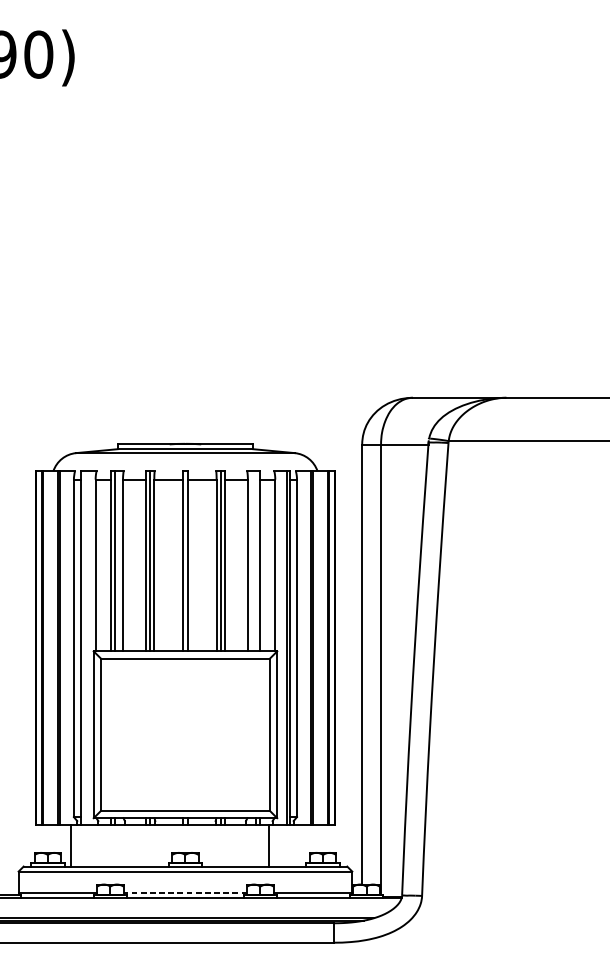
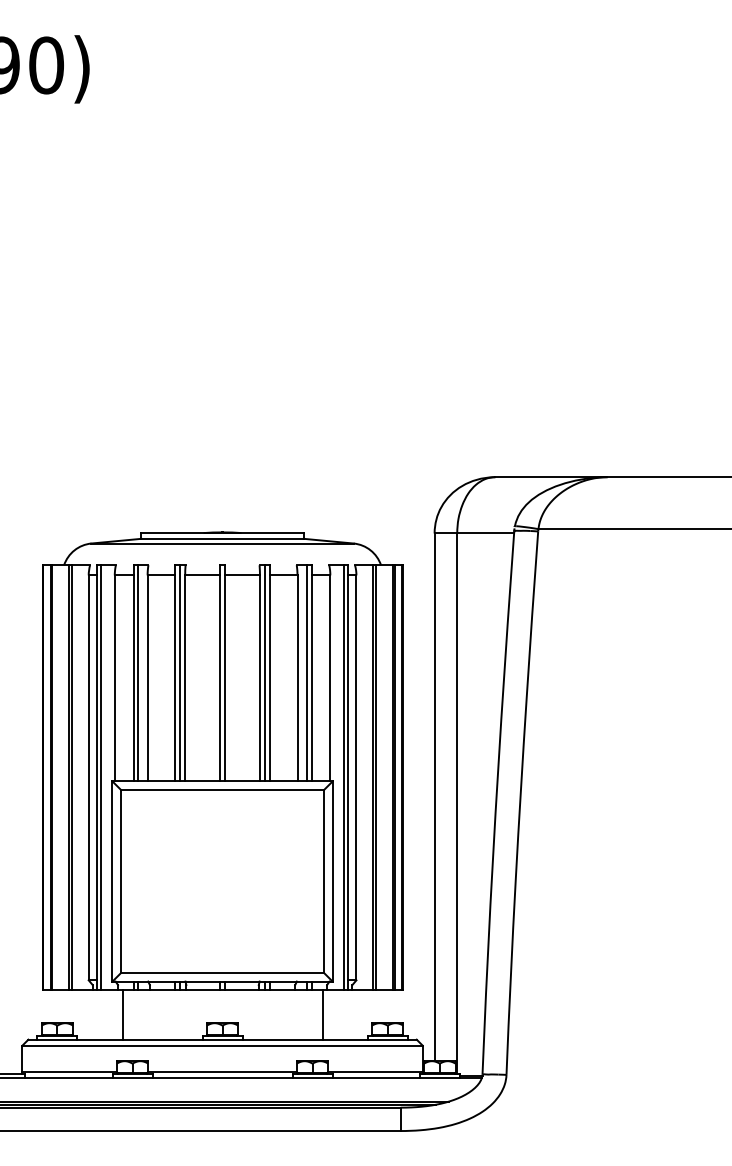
line: (256, 561) -> (307, 673), added
line: (84, 648) -> (101, 777), added
line: (71, 845) -> (122, 1014), moved
line: (185, 893) -> (222, 1071), dashed -> solid

